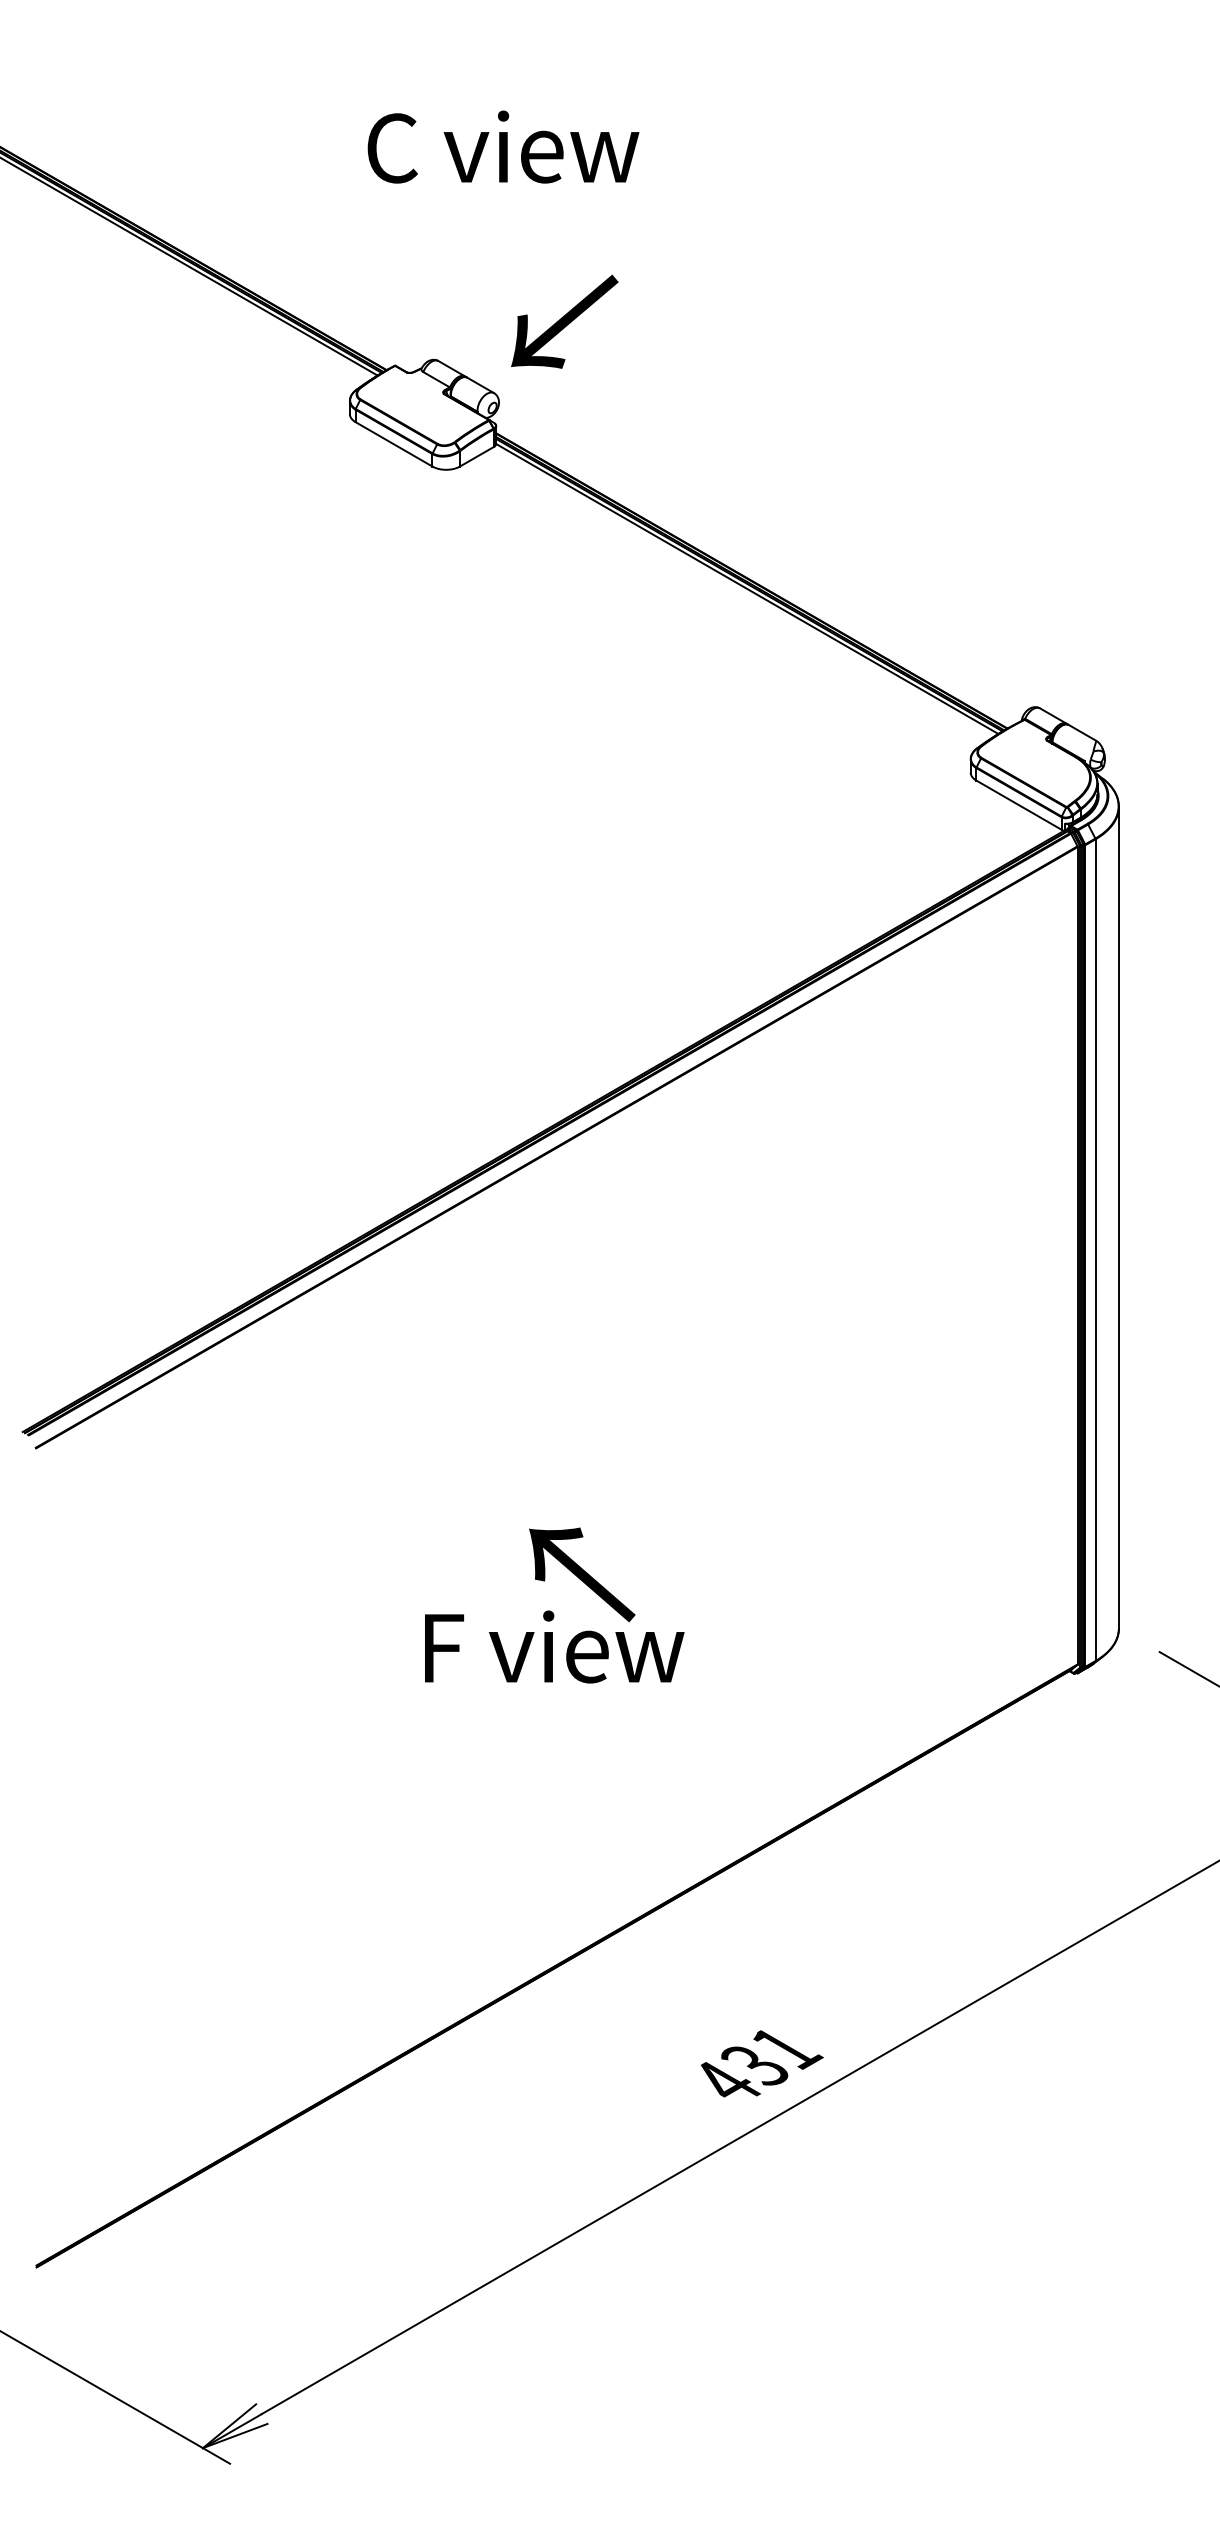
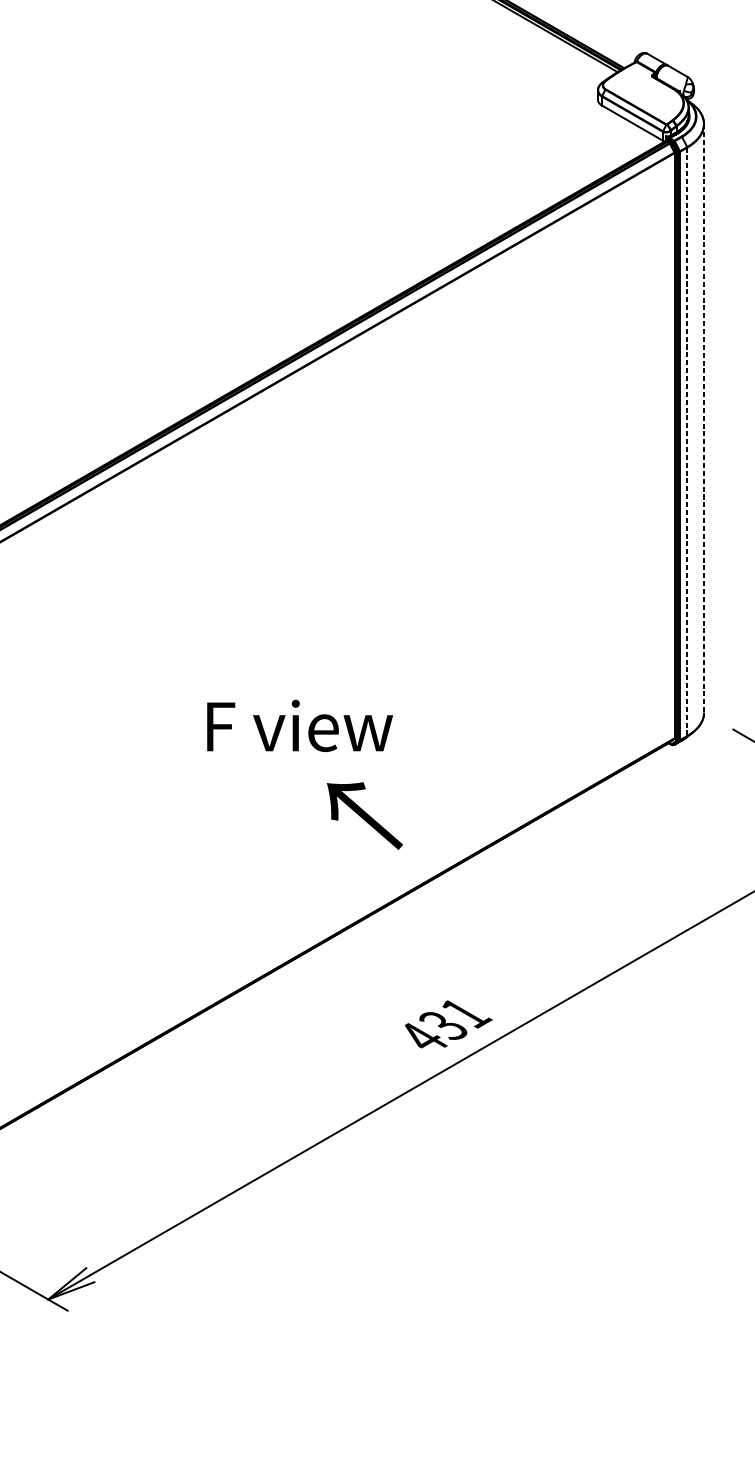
line: (1118, 1217) -> (703, 418), solid -> dashed
line: (1095, 1250) -> (687, 442), solid -> dashed
text: (582, 1574) -> (365, 815), moved

